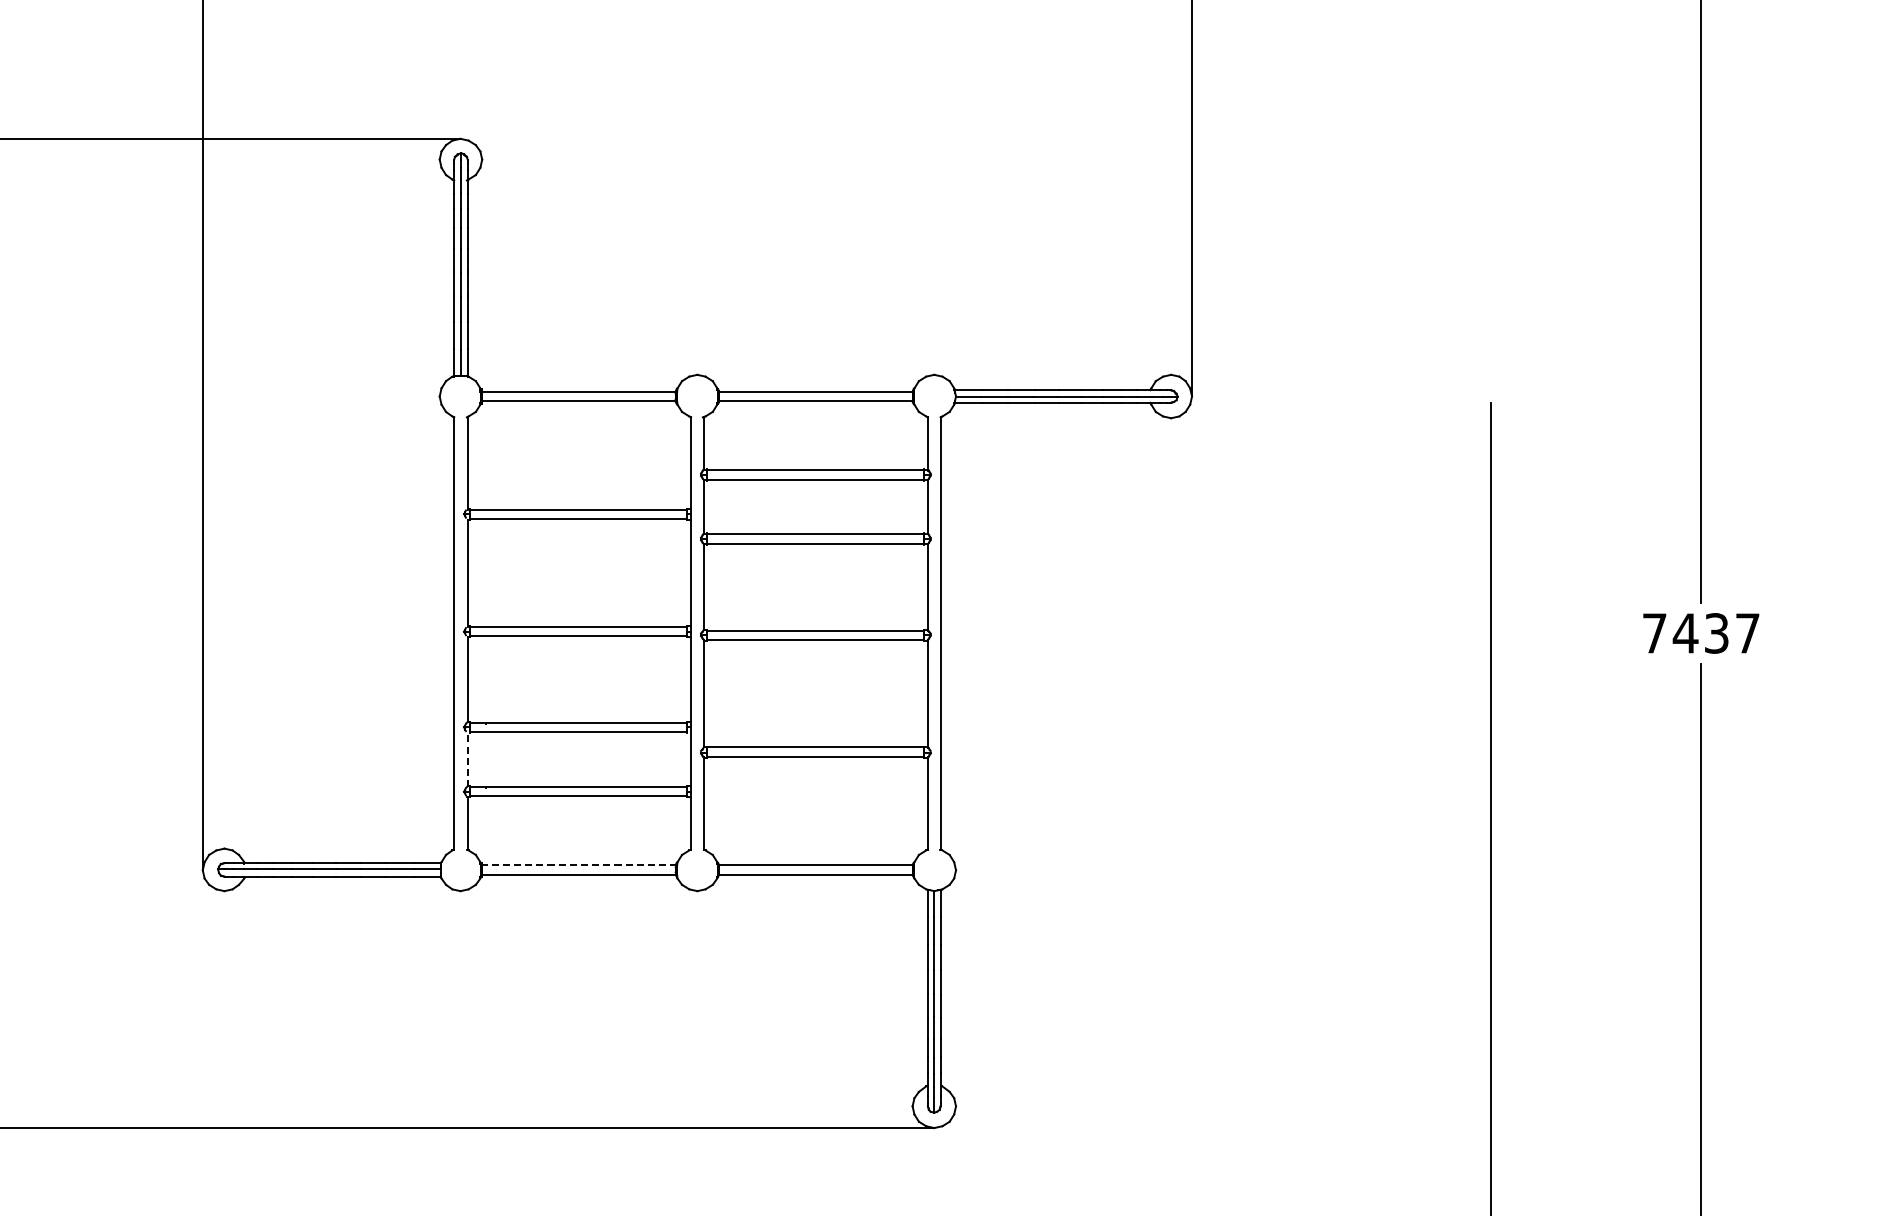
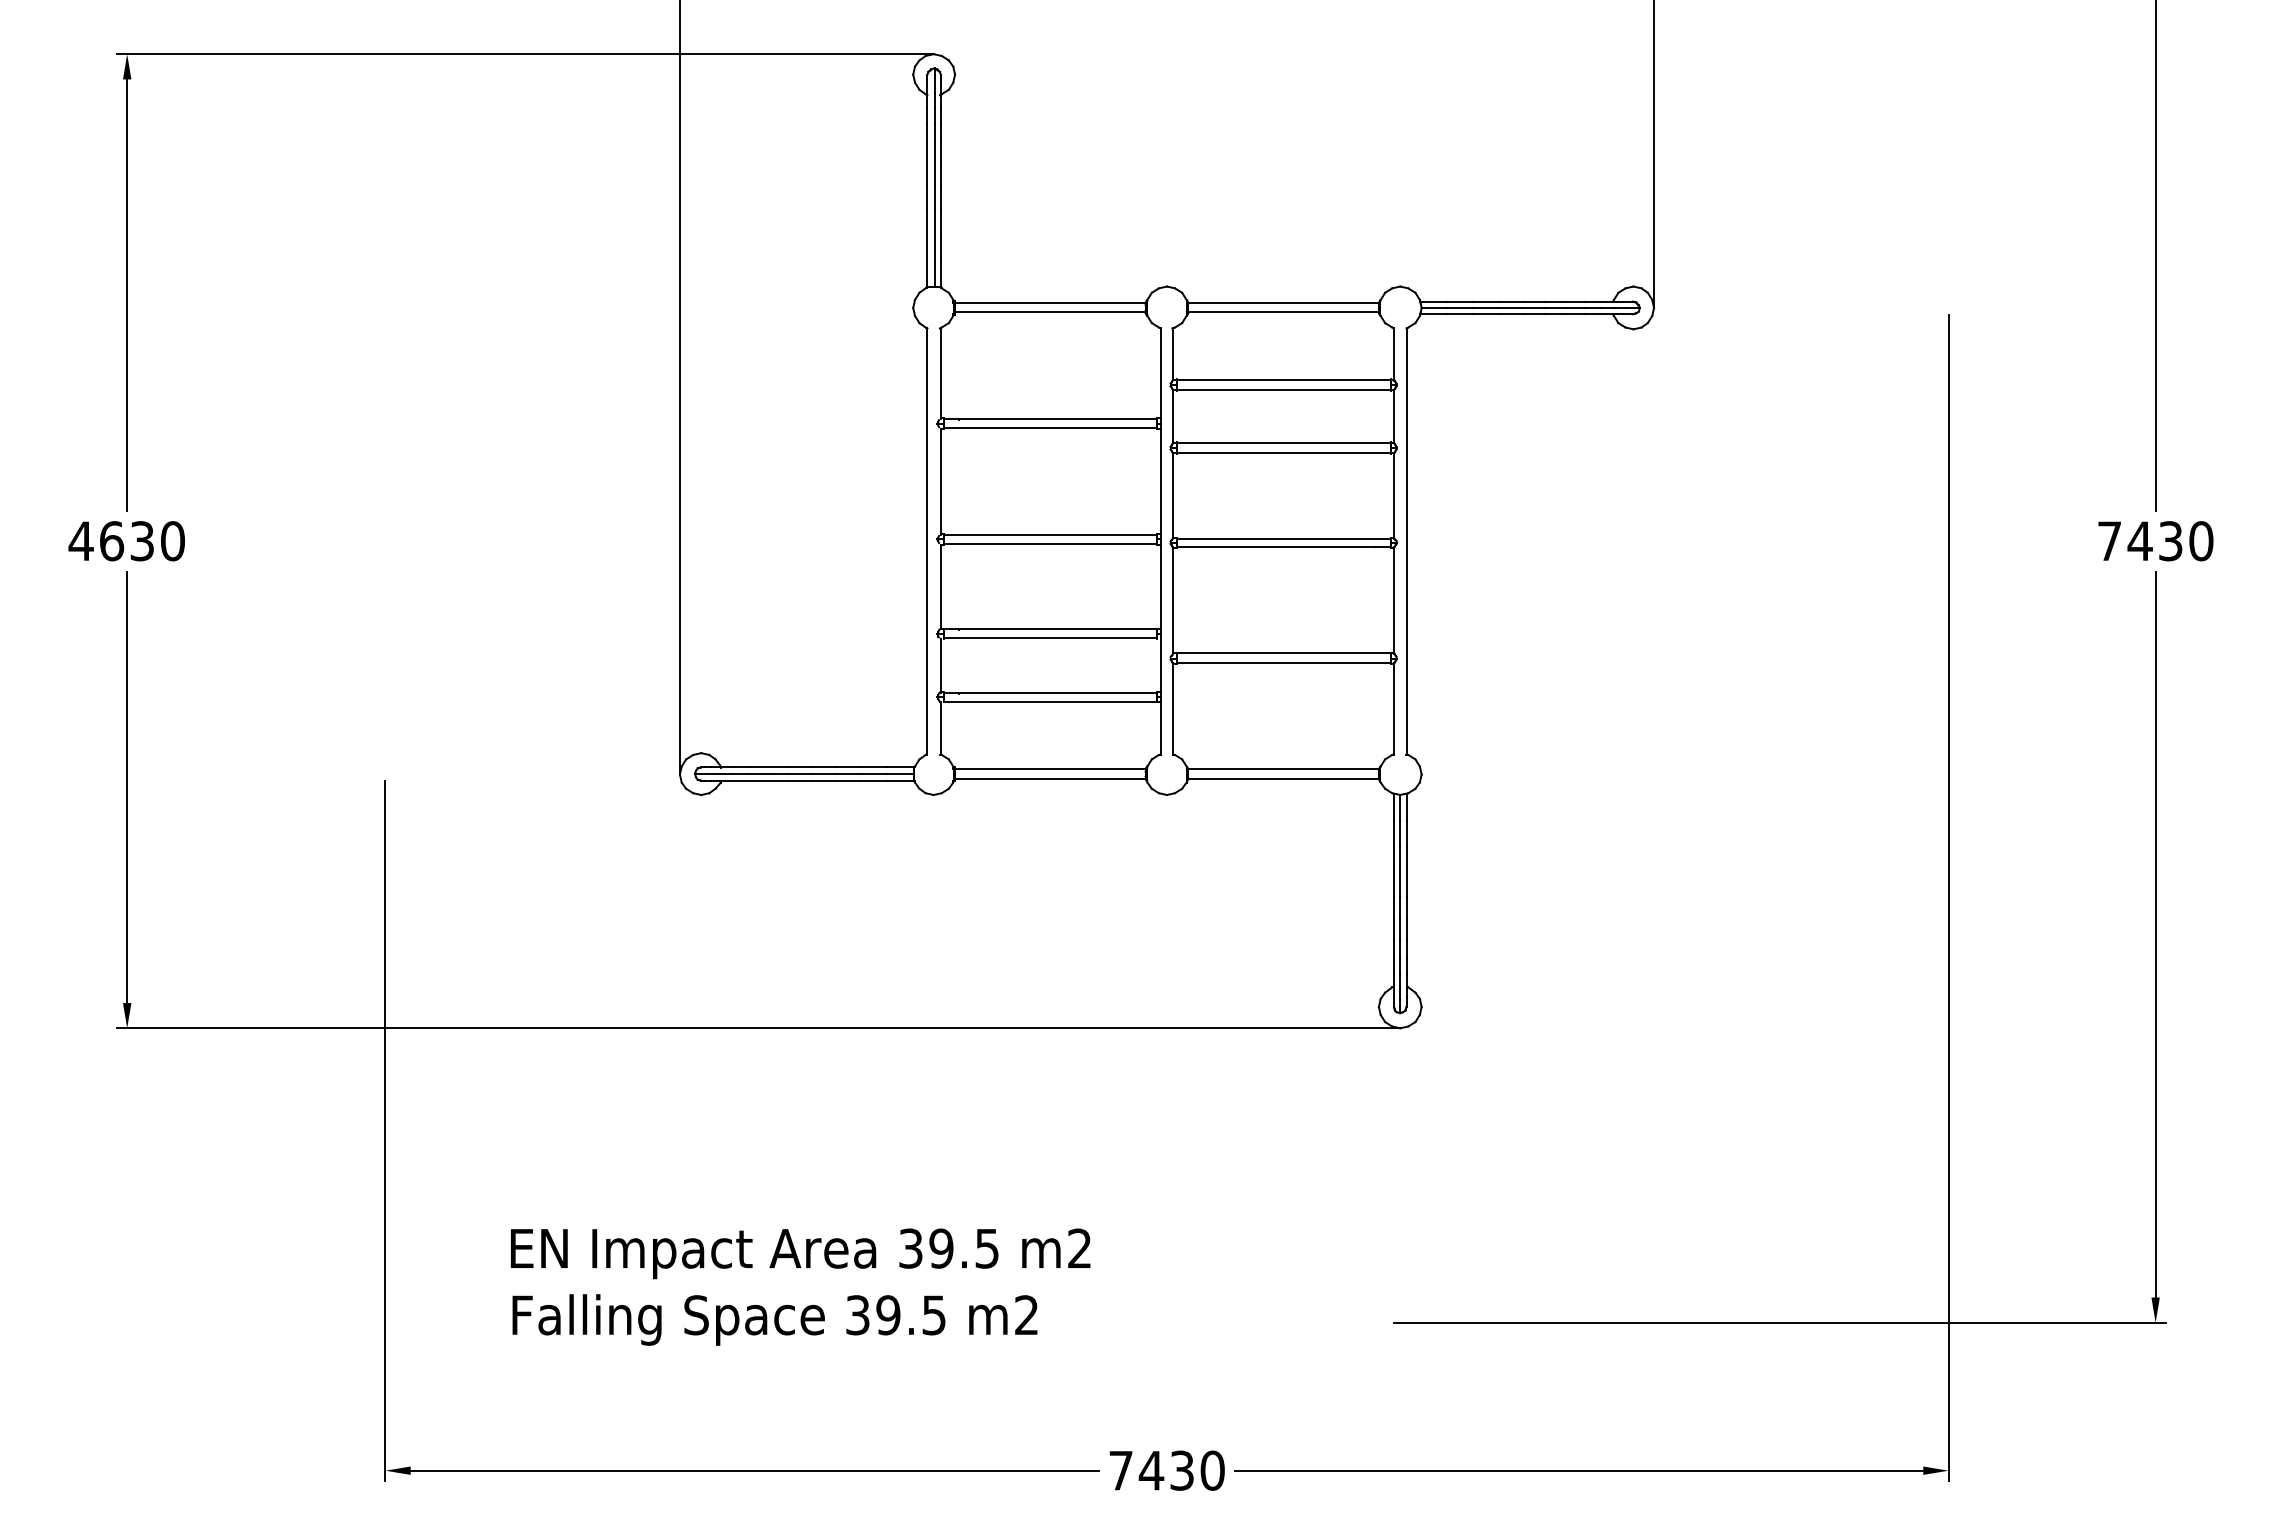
text: (1747, 633) -> (2201, 541), 7437 -> 7430
line: (467, 759) -> (940, 665), dashed -> solid
line: (578, 865) -> (1049, 769), dashed -> solid

